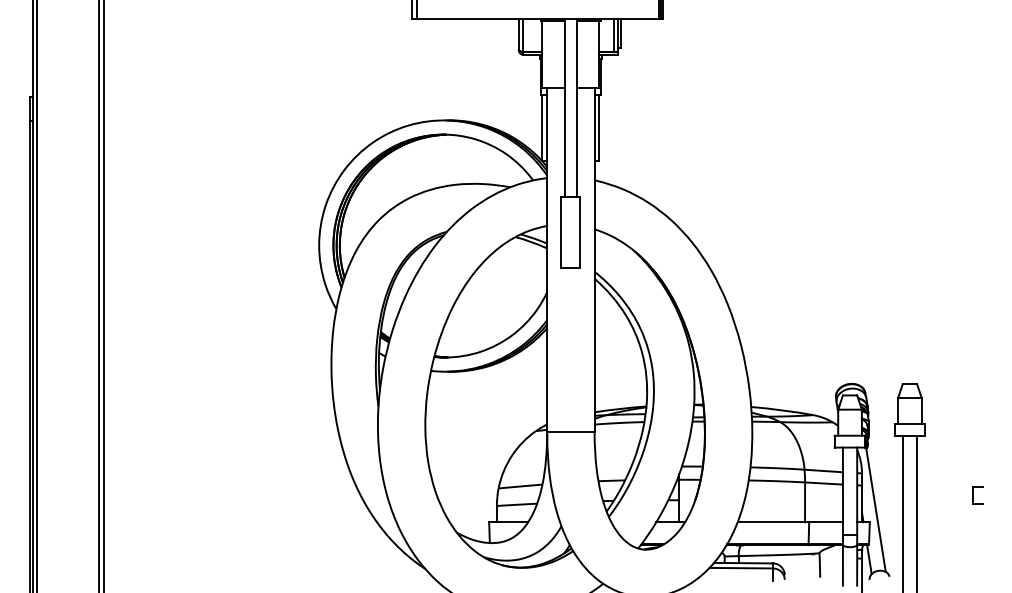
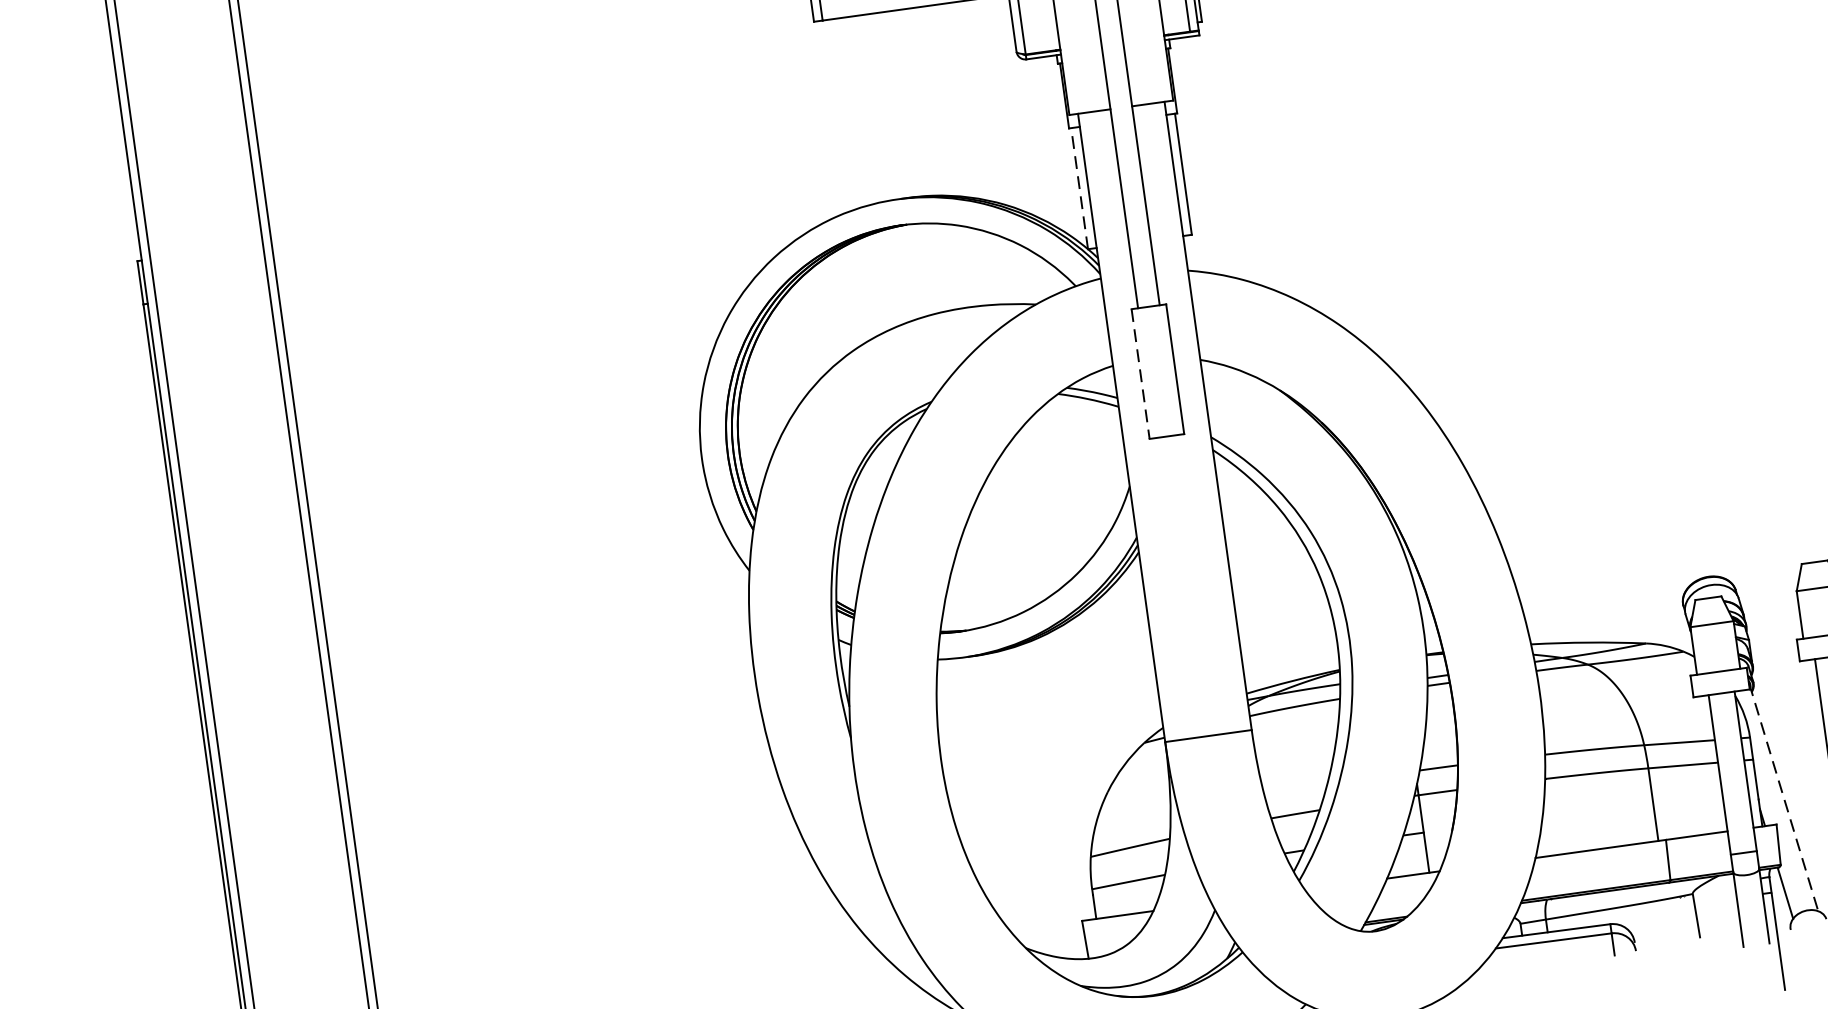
line: (542, 127) -> (1079, 187), solid -> dashed
line: (561, 232) -> (1140, 374), solid -> dashed
line: (875, 508) -> (1783, 798), solid -> dashed

